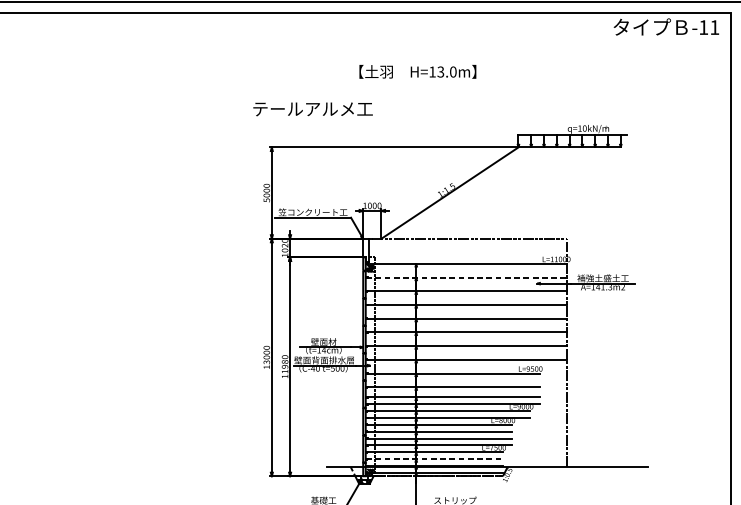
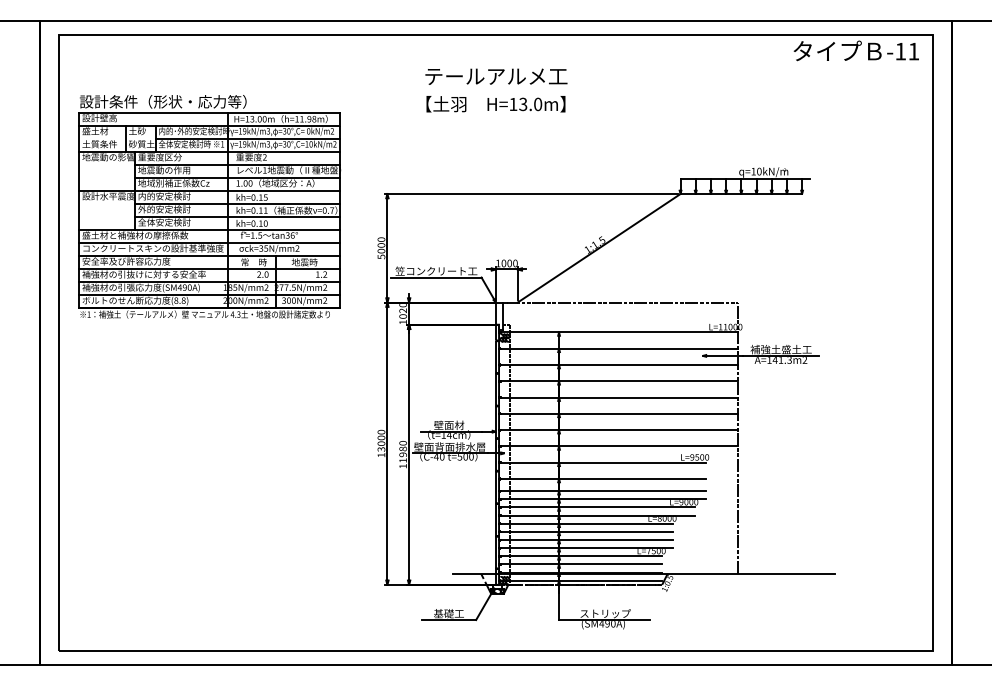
text: (417, 72) -> (495, 104), moved
text: (313, 109) -> (496, 76), moved
part: (122, 157) -> (209, 206), added
line: (467, 277) -> (619, 348), dashed -> solid
line: (435, 459) -> (581, 564), dashed -> solid

